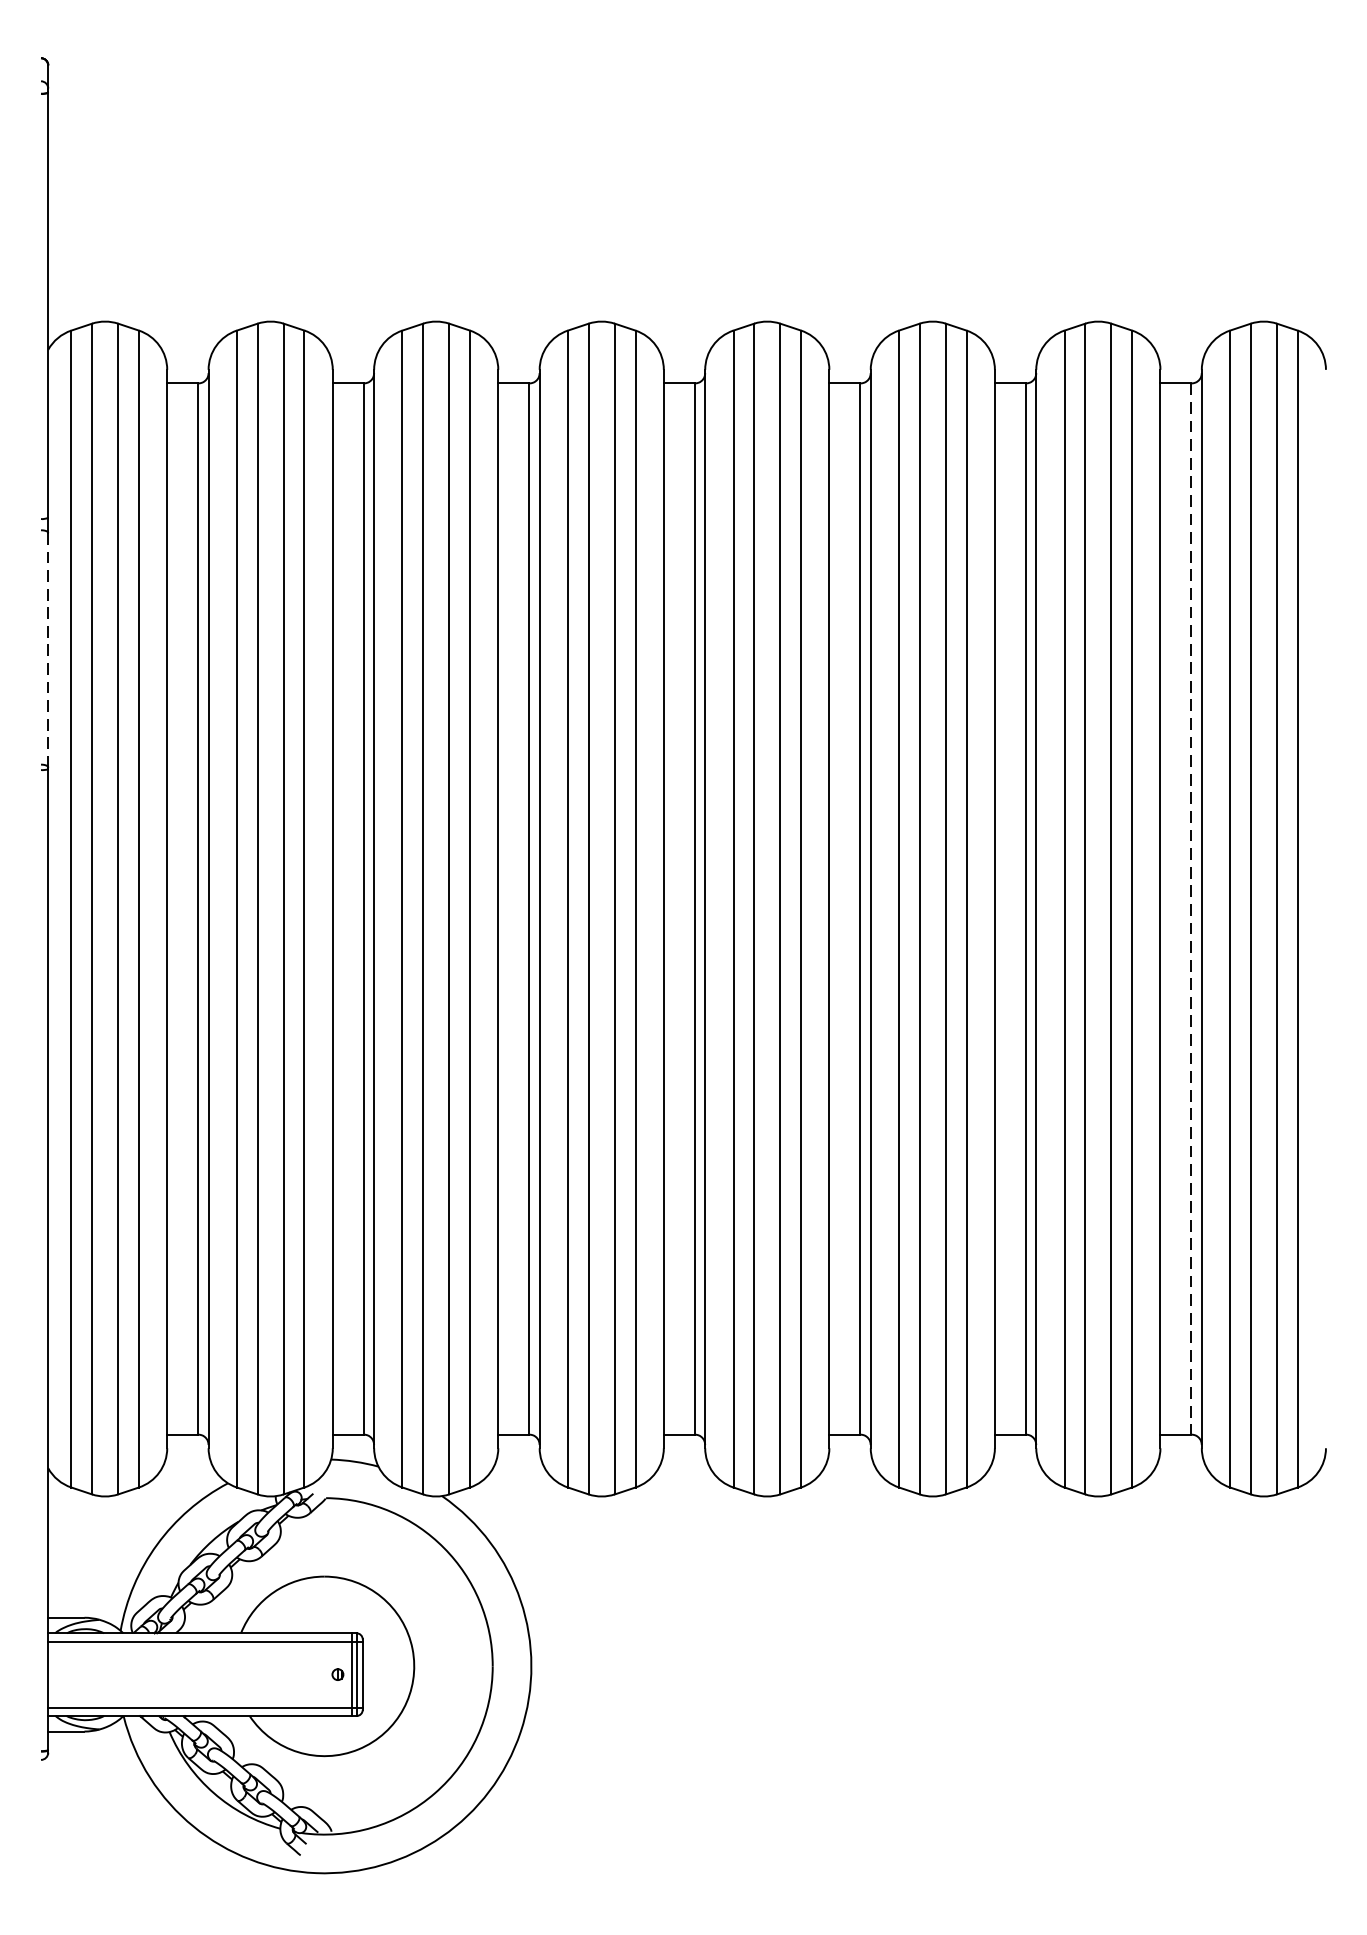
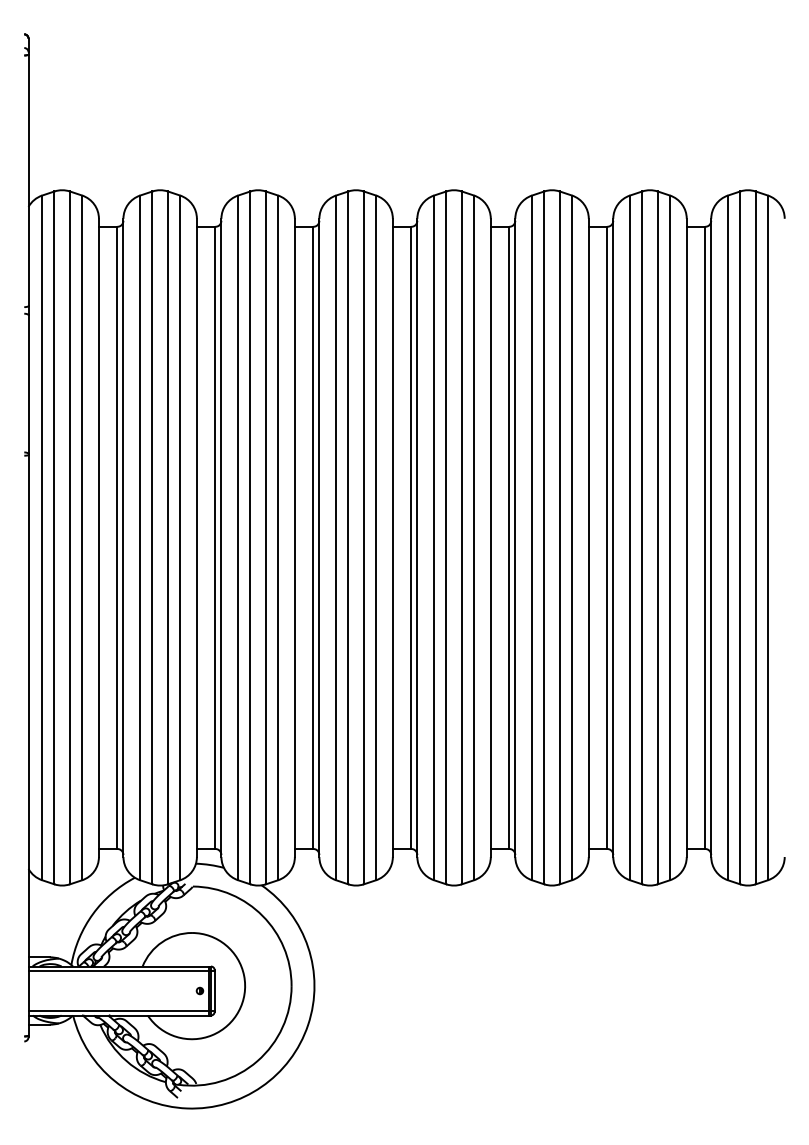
line: (48, 651) -> (28, 385), dashed -> solid
line: (1192, 910) -> (705, 538), dashed -> solid

